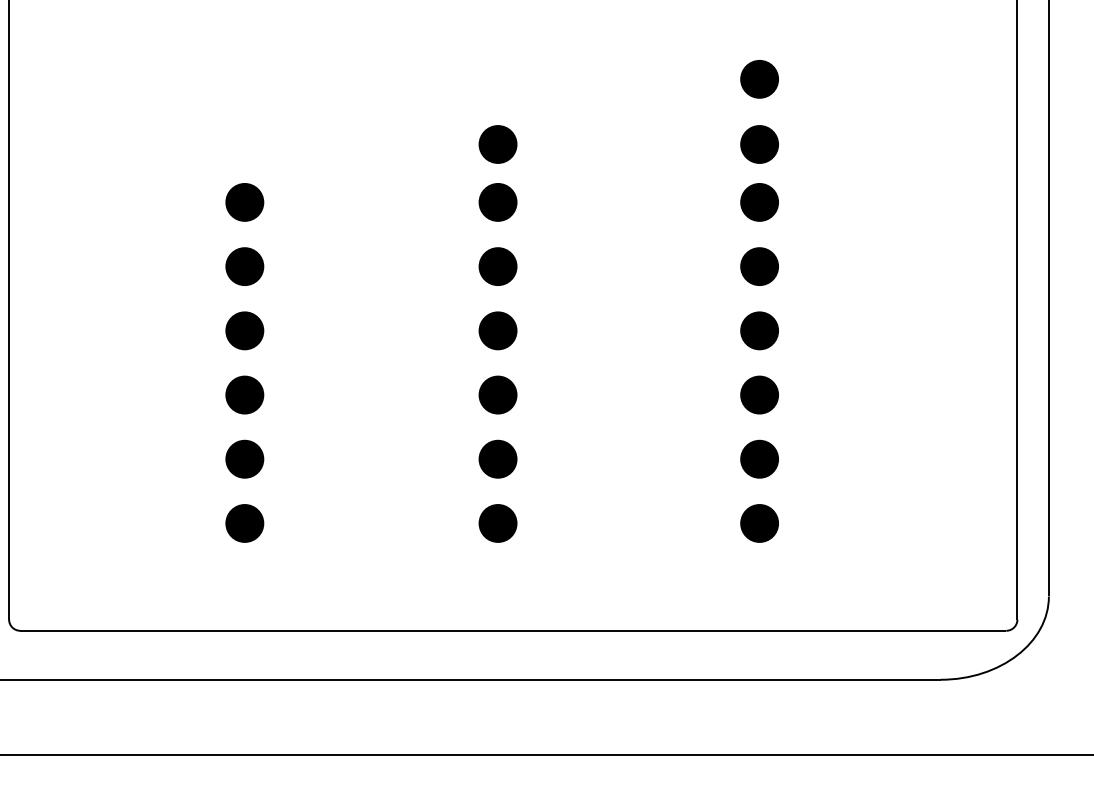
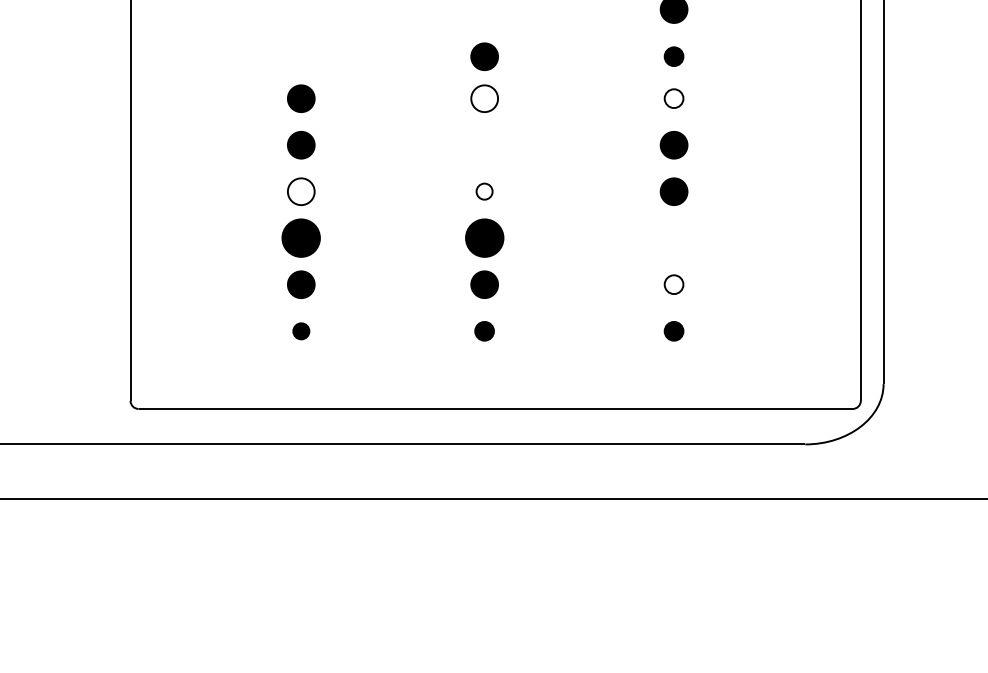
part: (758, 144) -> (673, 56), size x0.7
fill: (497, 202) -> (484, 98), removed
part: (758, 202) -> (673, 98), size x0.7
part: (497, 266) -> (484, 145), removed
fill: (243, 330) -> (300, 191), removed
part: (497, 330) -> (484, 191), size x0.6
part: (245, 395) -> (301, 238), size x1.4
part: (497, 395) -> (484, 238), size x1.4
part: (758, 395) -> (673, 238), removed
part: (758, 458) -> (673, 284), size x0.7
part: (245, 523) -> (301, 331), size x0.6
part: (497, 523) -> (484, 331), size x0.7
part: (758, 523) -> (673, 331), size x0.7

